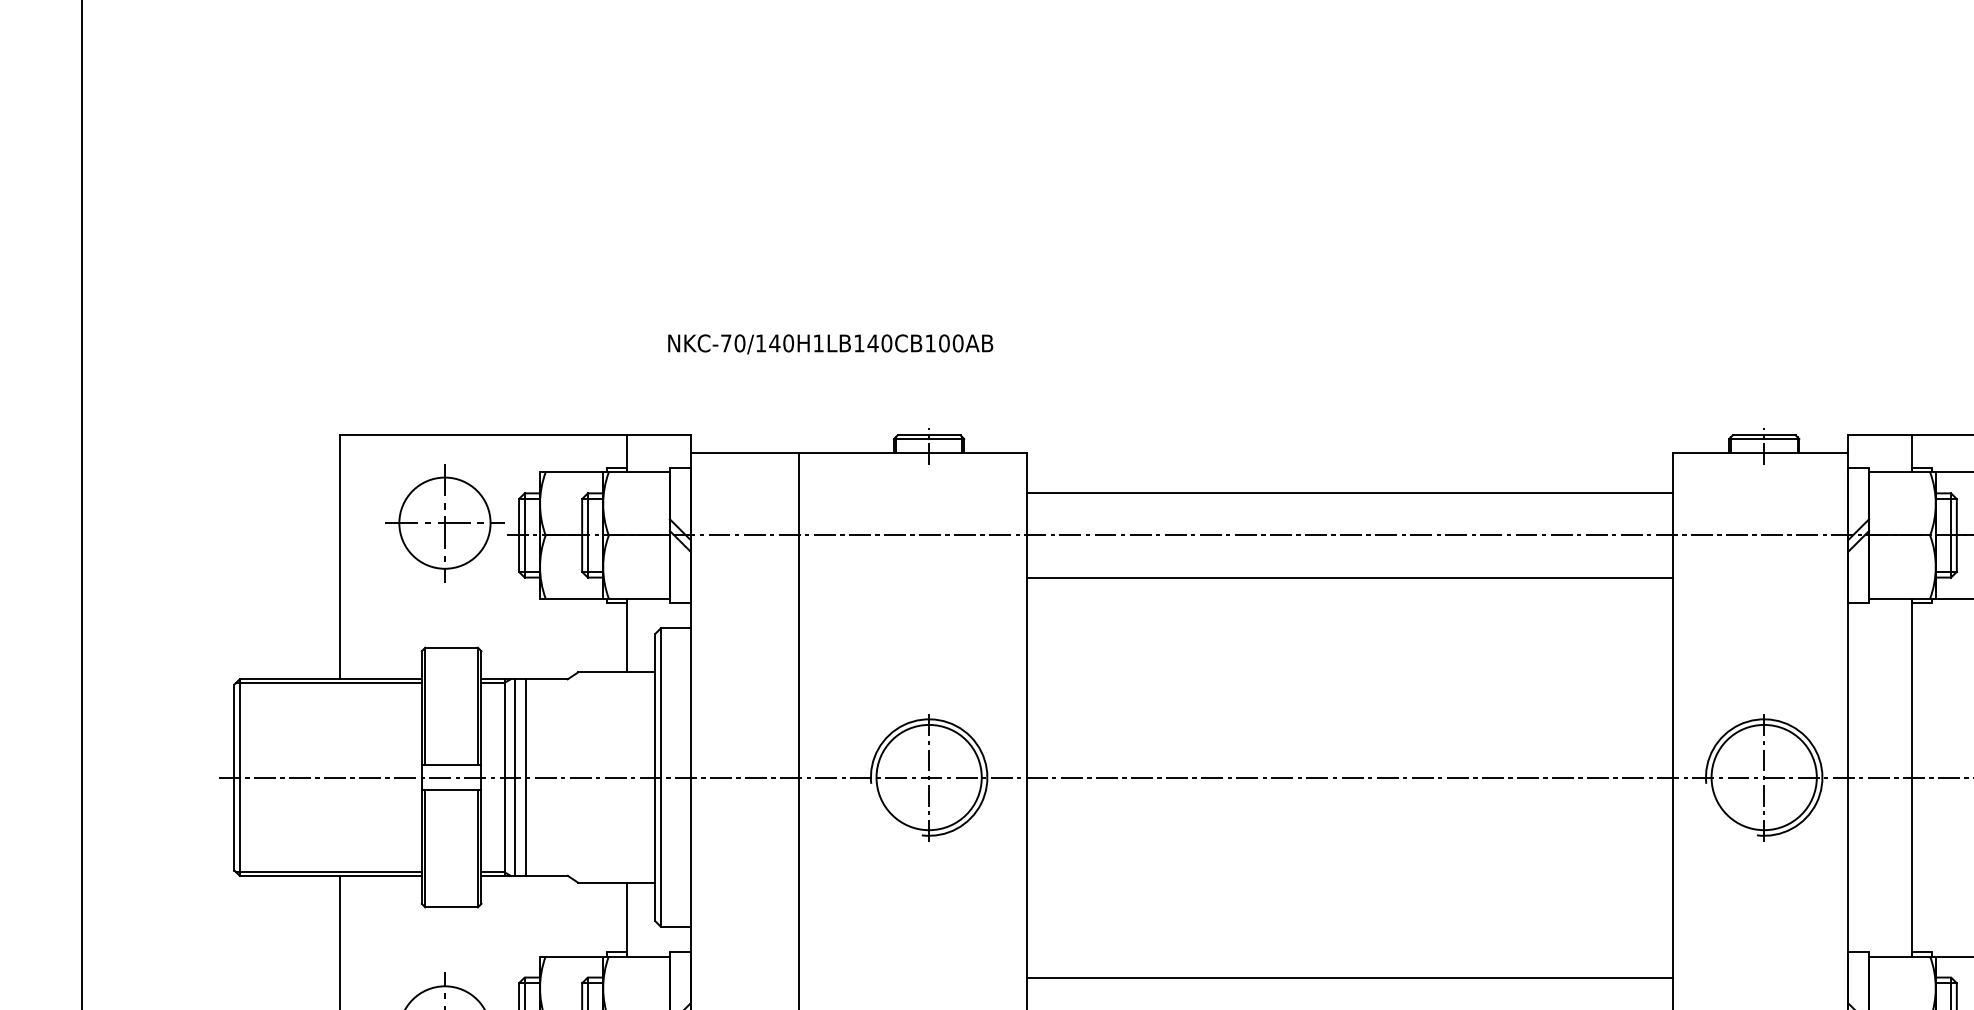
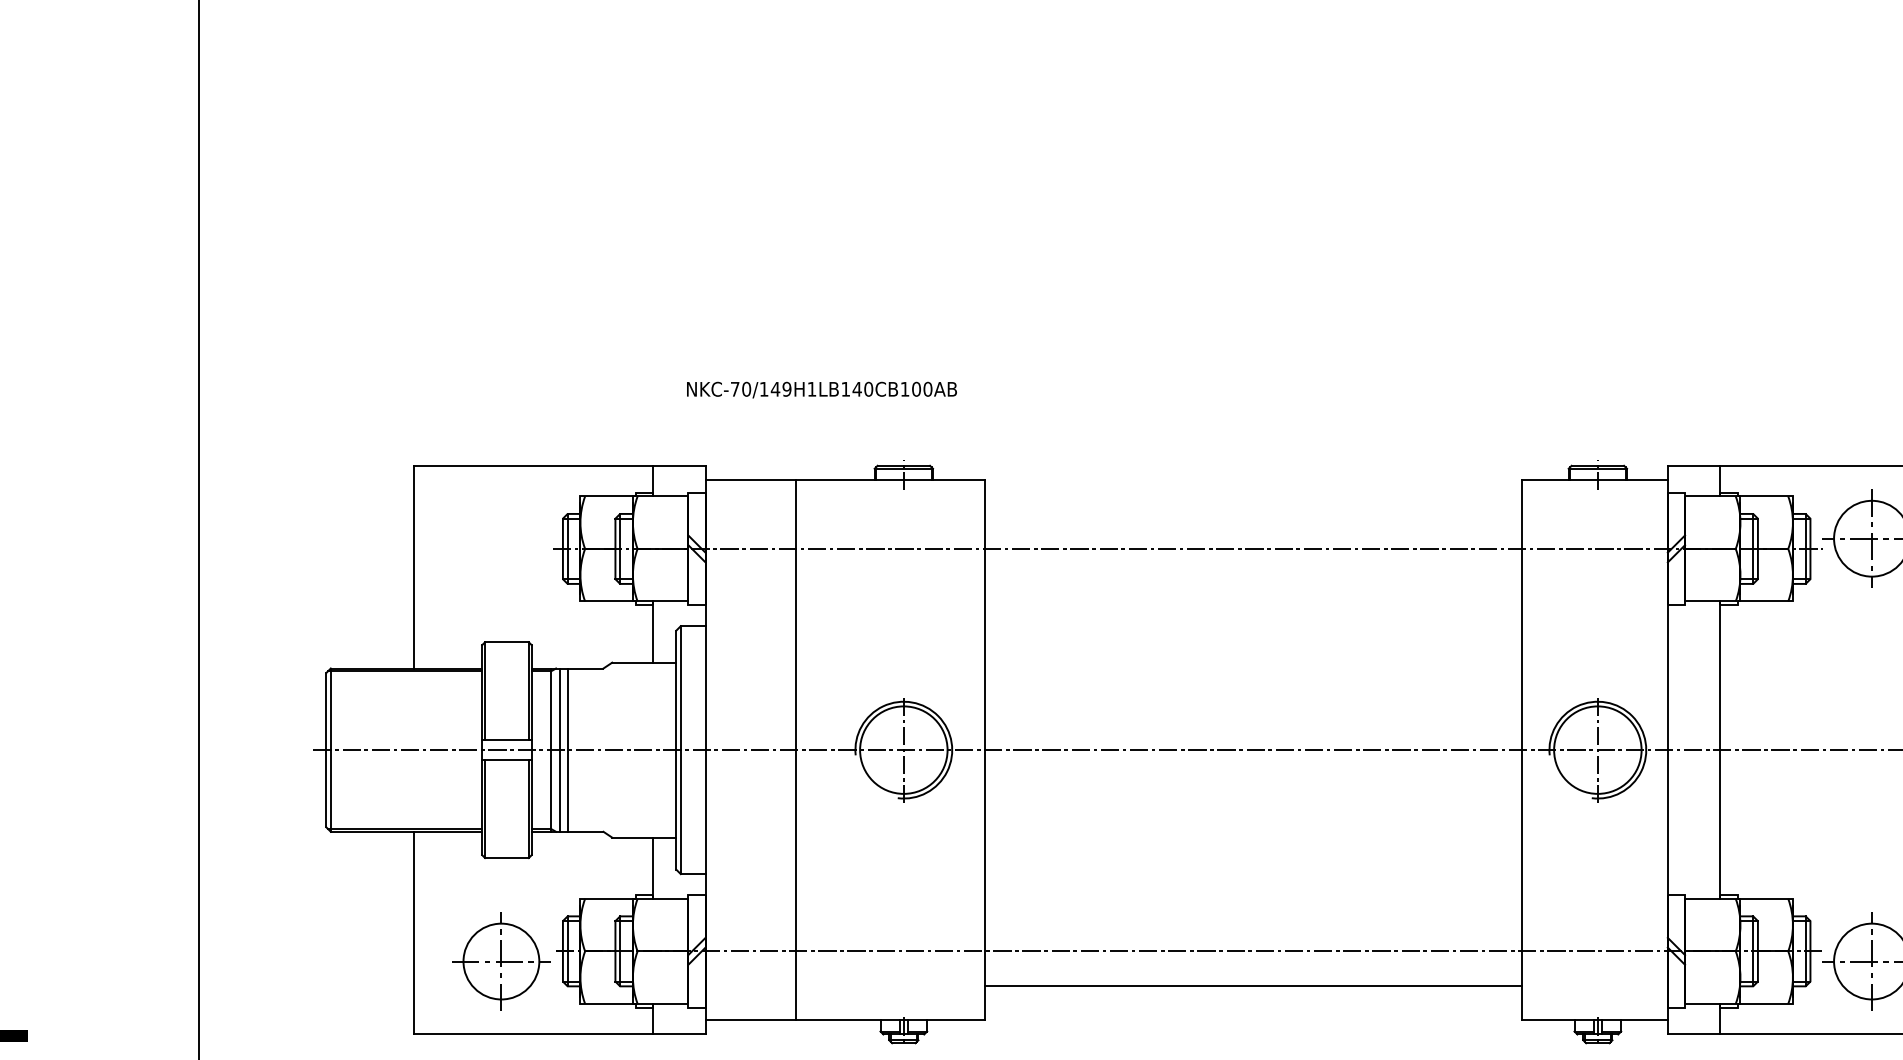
text: (787, 343) -> (786, 389), NKC-70/140H1LB140CB100AB -> NKC-70/149H1LB140CB100AB
line: (1349, 492) -> (1253, 513), removed
part: (445, 522) -> (501, 538), removed
line: (1349, 577) -> (1253, 583), removed
line: (1349, 977) -> (1253, 916), removed

